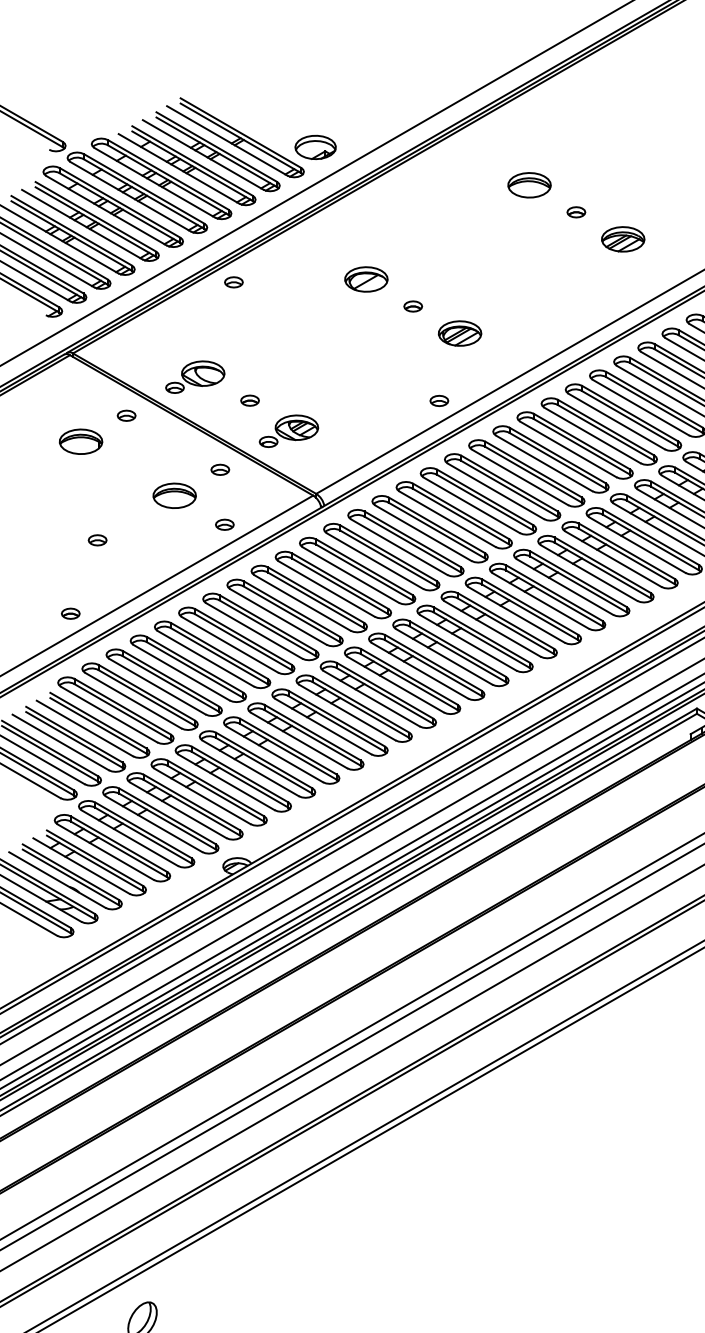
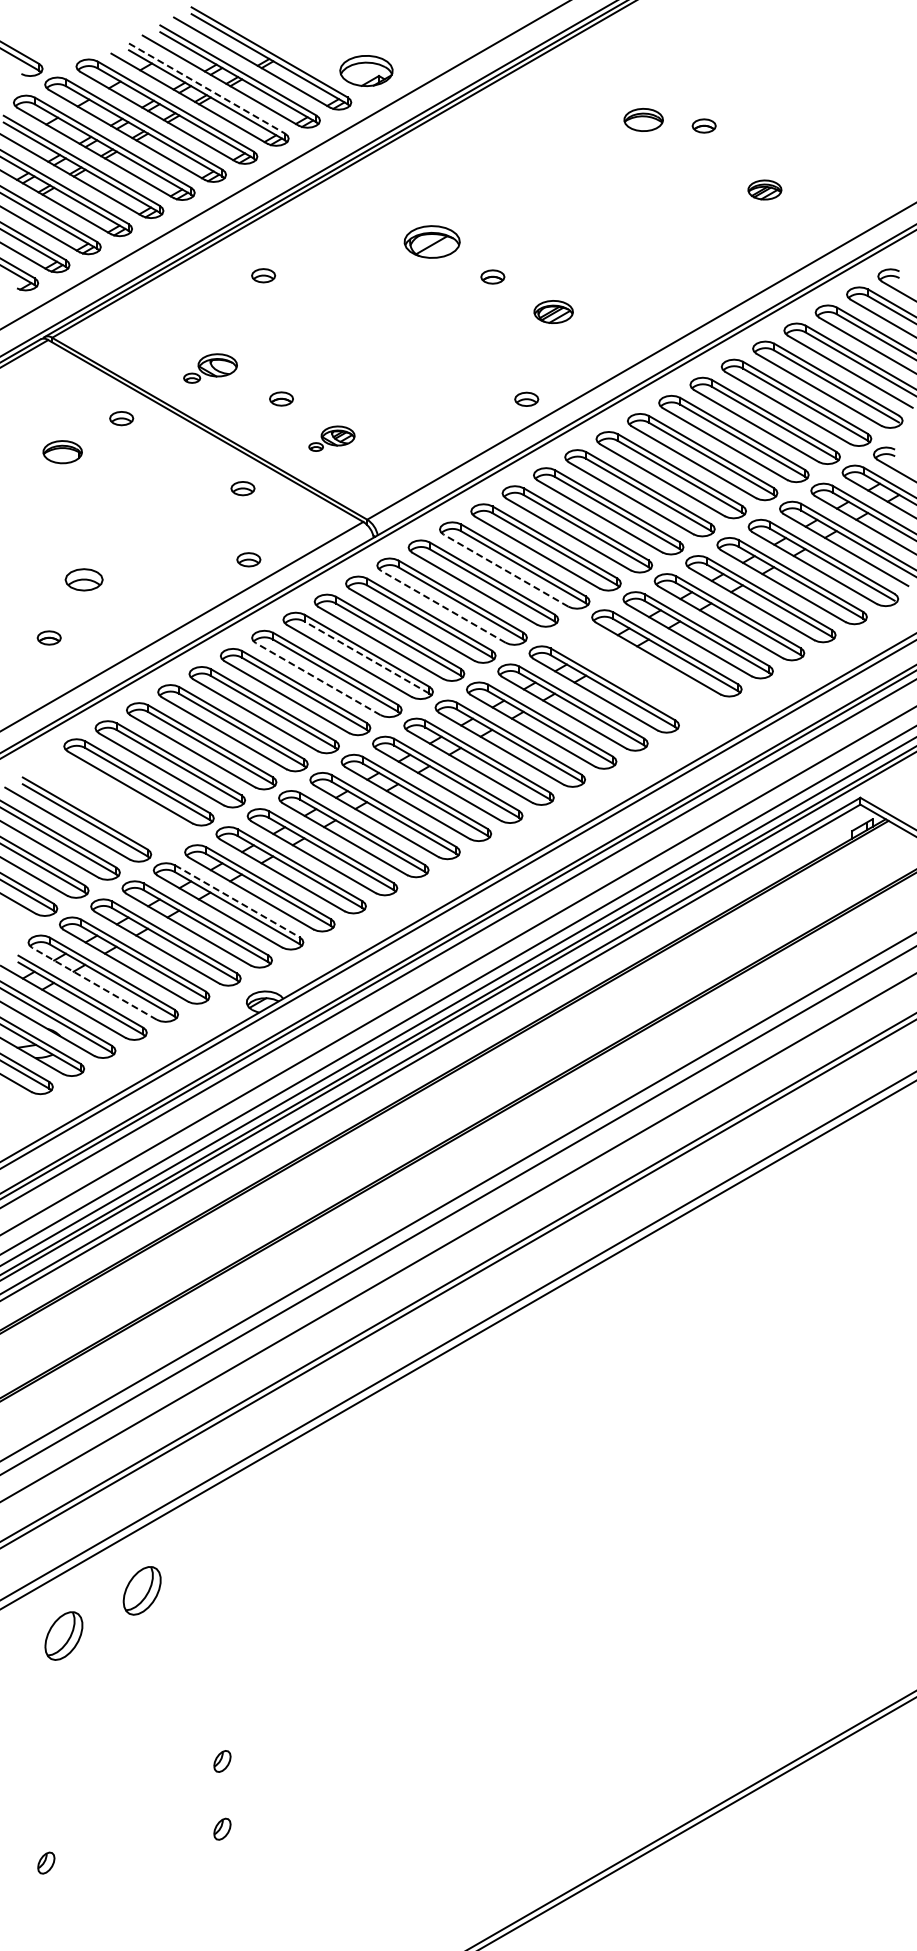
line: (192, 160) -> (207, 88), solid -> dashed
part: (529, 184) -> (643, 119), size x0.7
part: (575, 211) -> (703, 125), moved
part: (622, 238) -> (764, 189), size x0.6
part: (233, 282) -> (263, 275), moved
part: (460, 333) -> (553, 311), size x0.7
part: (195, 377) -> (210, 368), size x0.7
part: (288, 431) -> (331, 438), size x0.6
part: (80, 441) -> (62, 451), size x0.7
part: (174, 496) -> (183, 522), removed
line: (422, 533) -> (505, 570), solid -> dashed
part: (97, 540) -> (83, 579), size x1.6
line: (374, 560) -> (442, 606), solid -> dashed
line: (315, 600) -> (366, 657), solid -> dashed
part: (523, 611) -> (635, 671), removed
part: (70, 613) -> (48, 637), moved
line: (277, 616) -> (317, 678), solid -> dashed
part: (115, 710) -> (107, 800), removed
line: (216, 788) -> (237, 901), solid -> dashed
line: (105, 851) -> (94, 983), solid -> dashed

